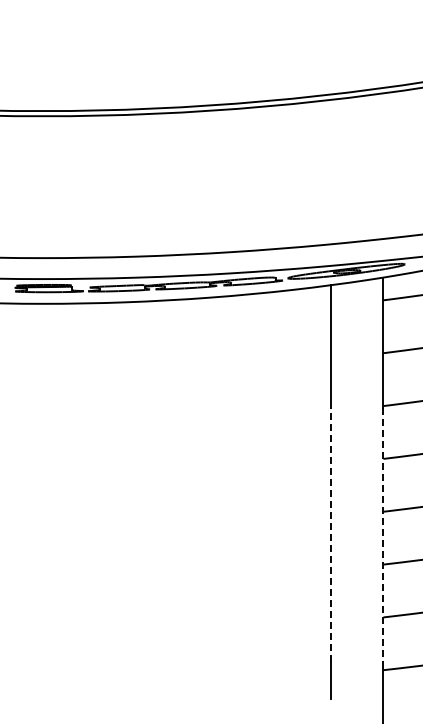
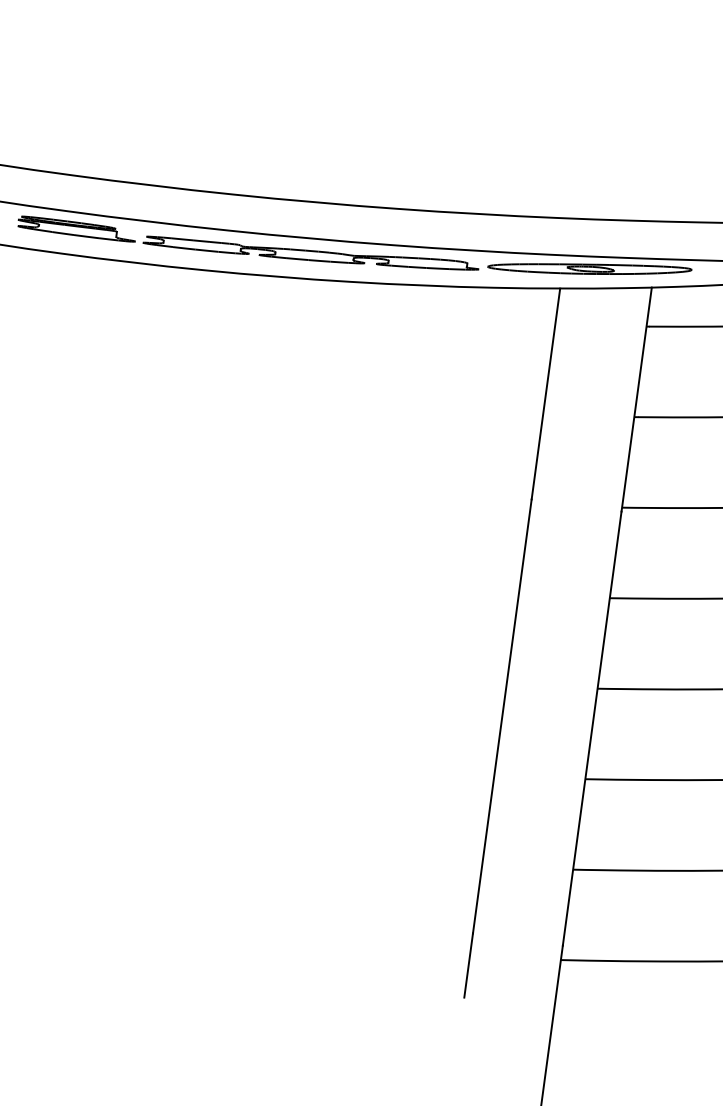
line: (330, 535) -> (501, 717), dashed -> solid
line: (383, 535) -> (592, 729), dashed -> solid

